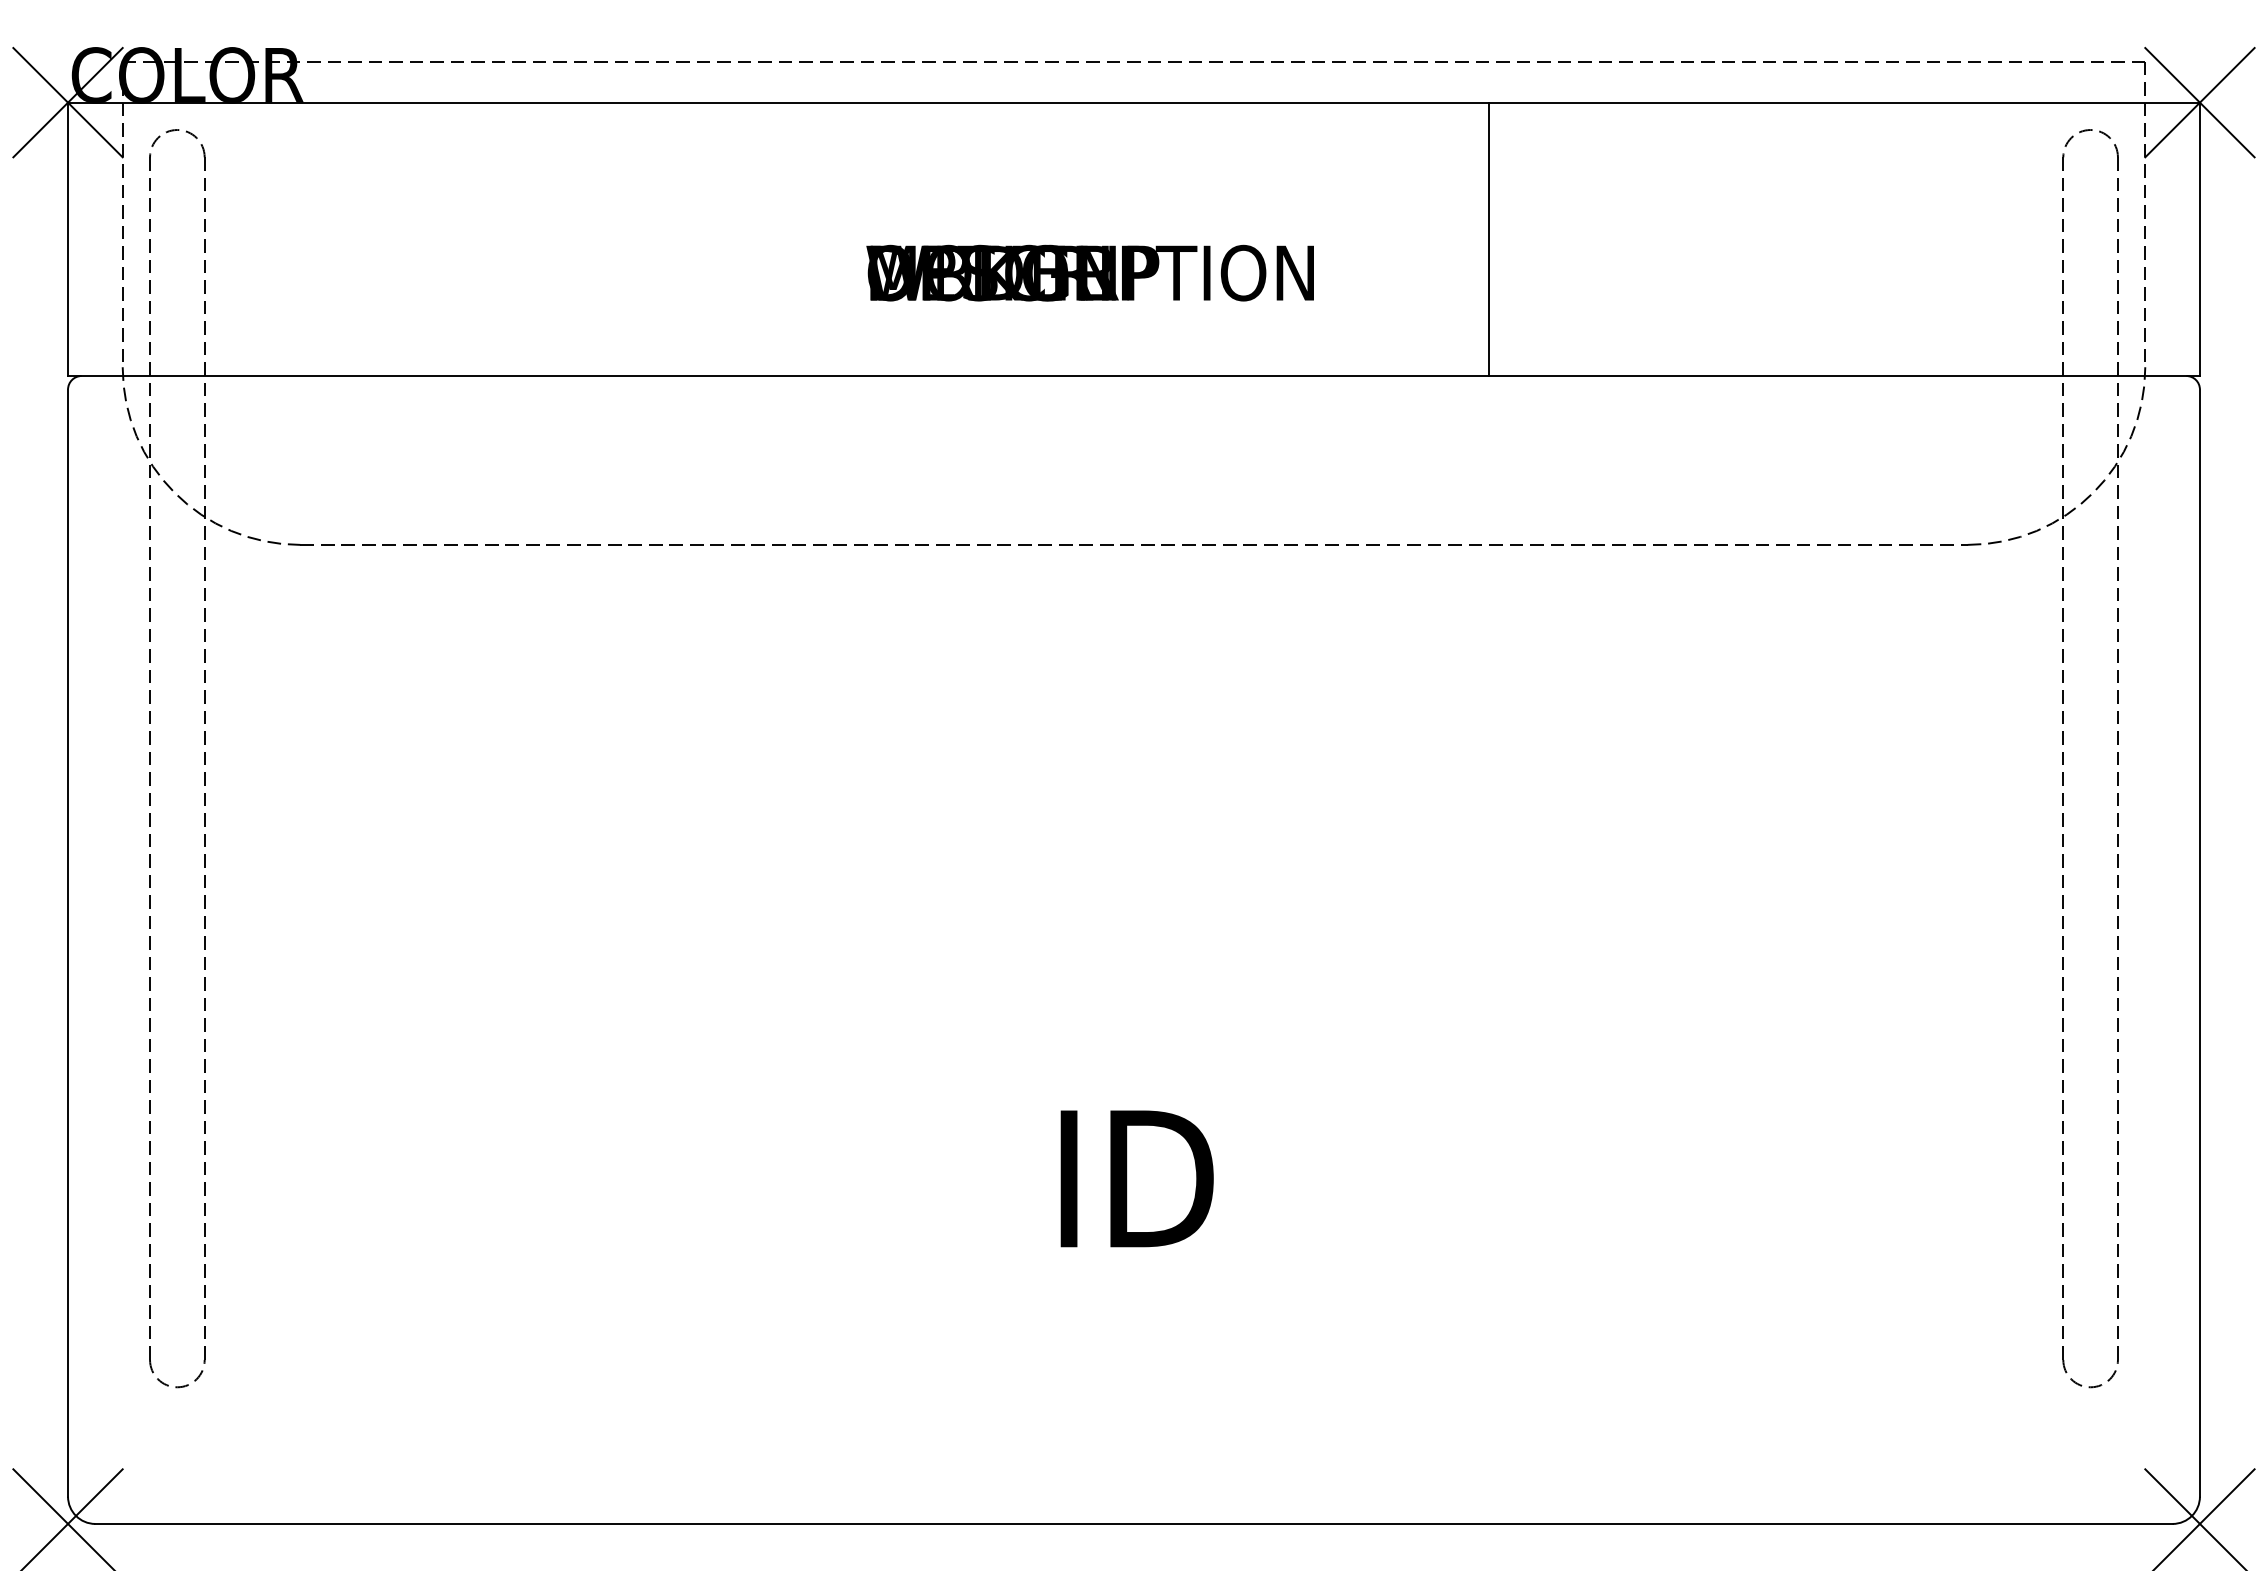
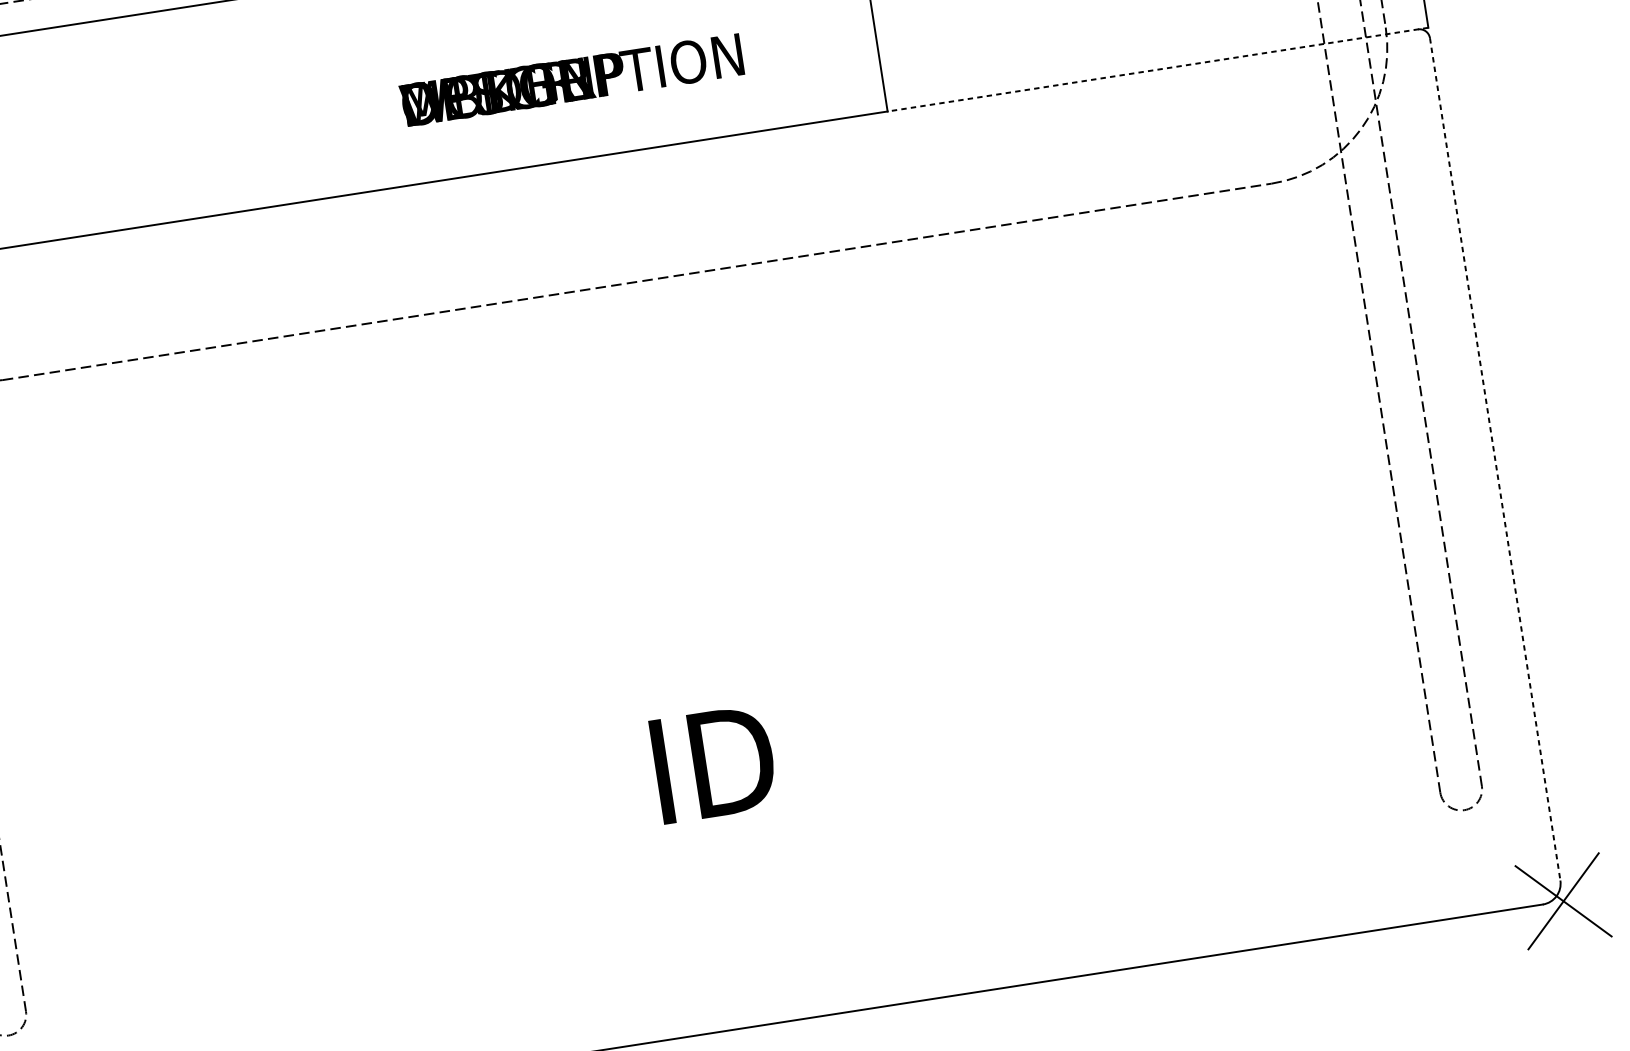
line: (1844, 376) -> (1157, 70), solid -> dashed
line: (2199, 943) -> (1494, 459), solid -> dashed

